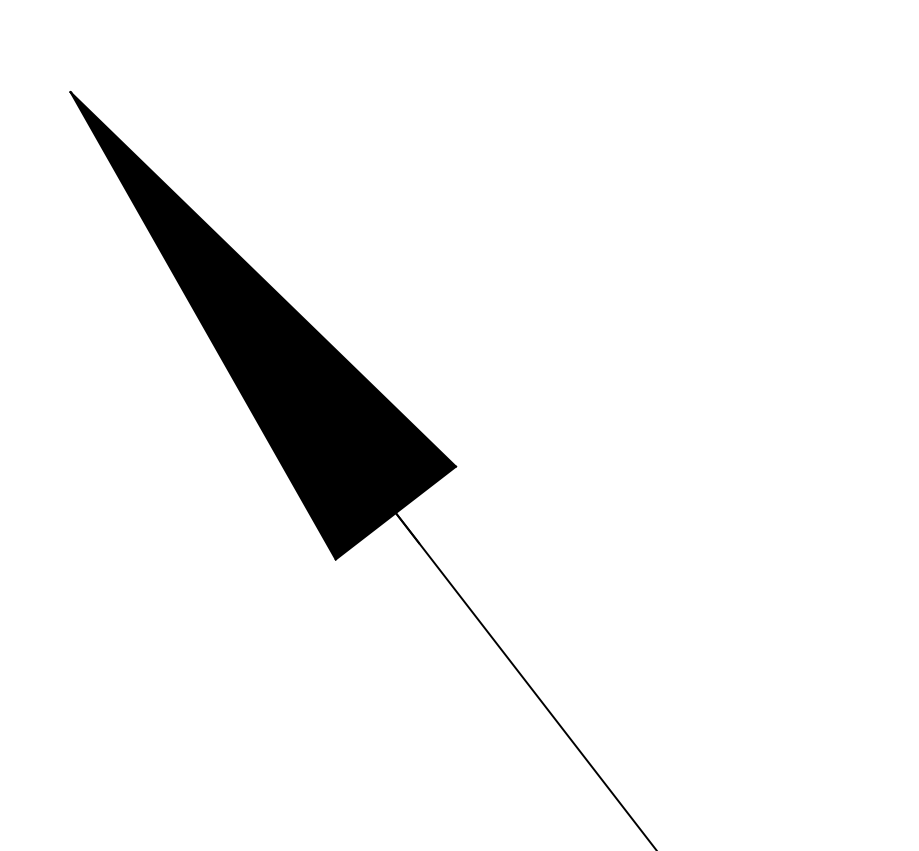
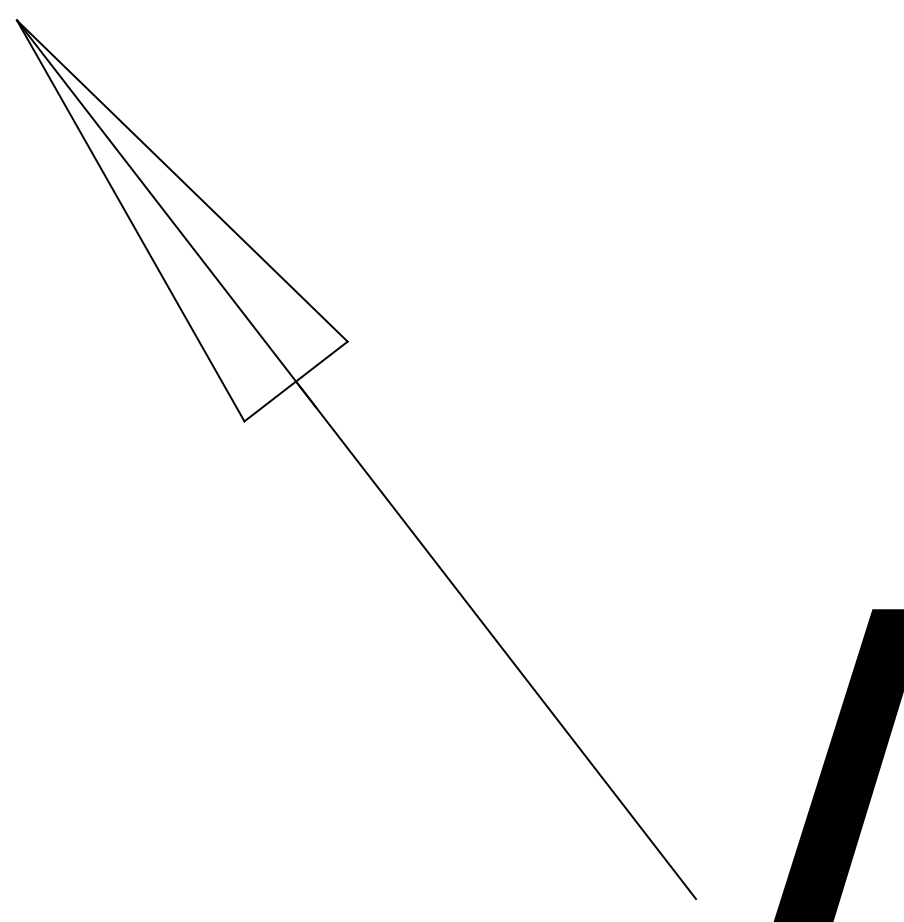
fill: (262, 325) -> (181, 220), removed

